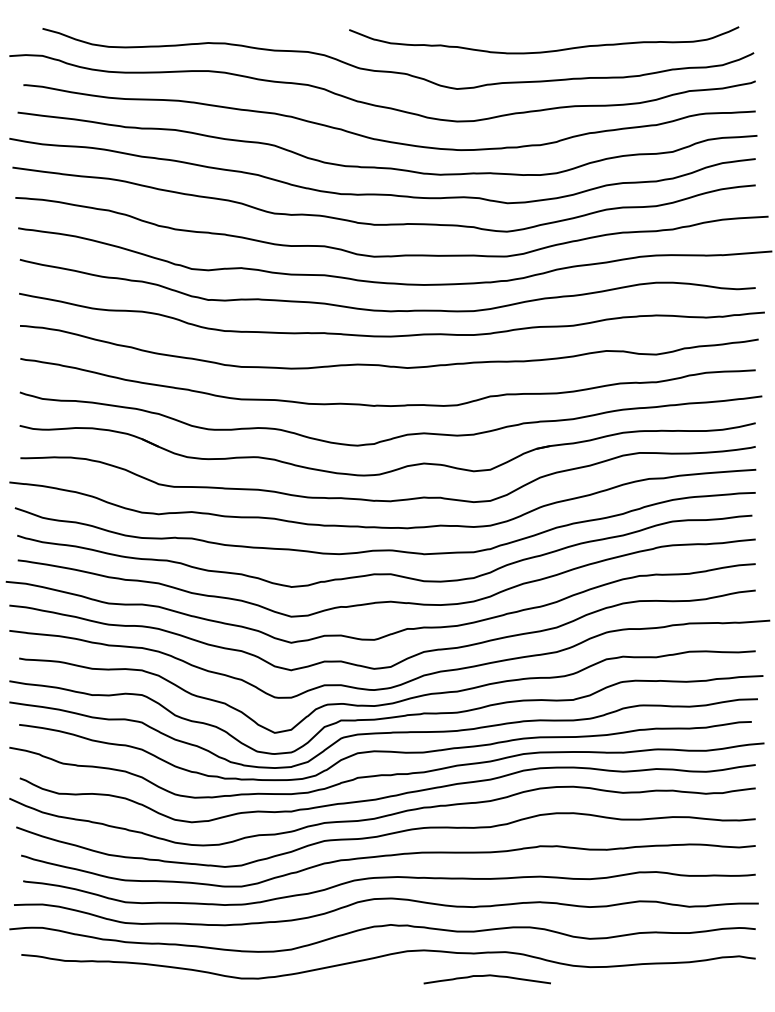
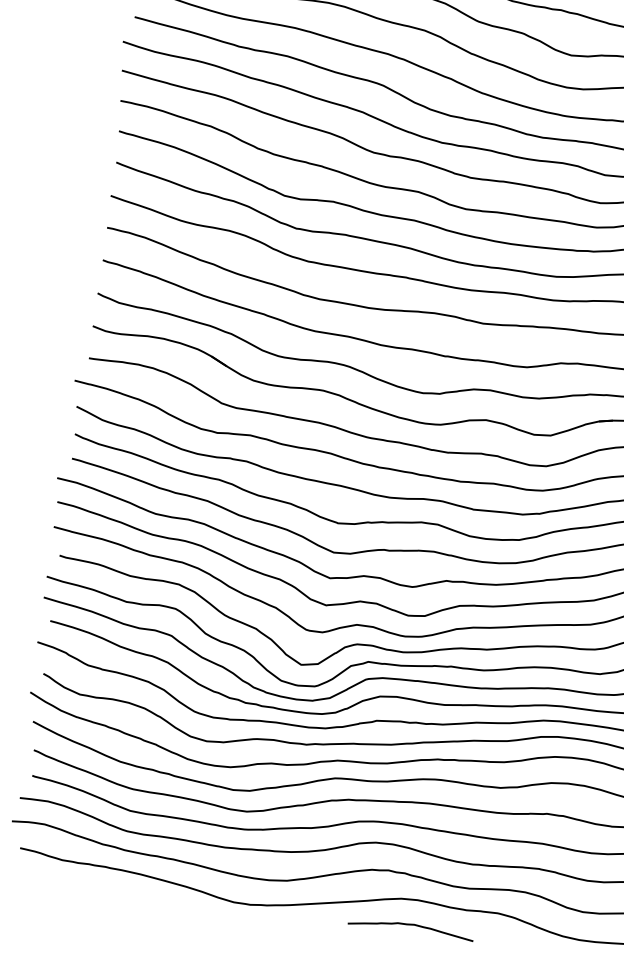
curve: (486, 976) -> (410, 925), moved

